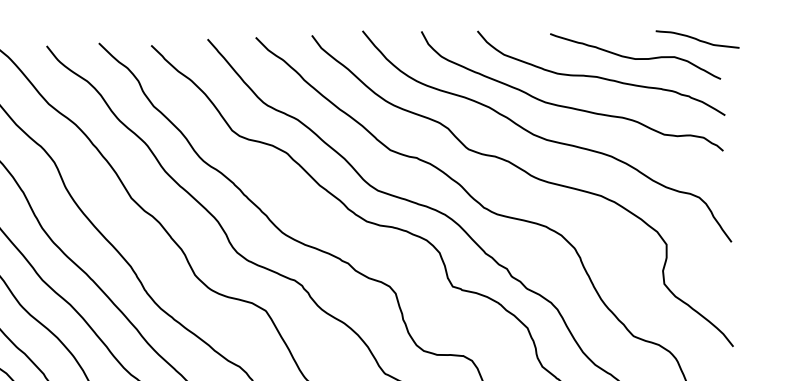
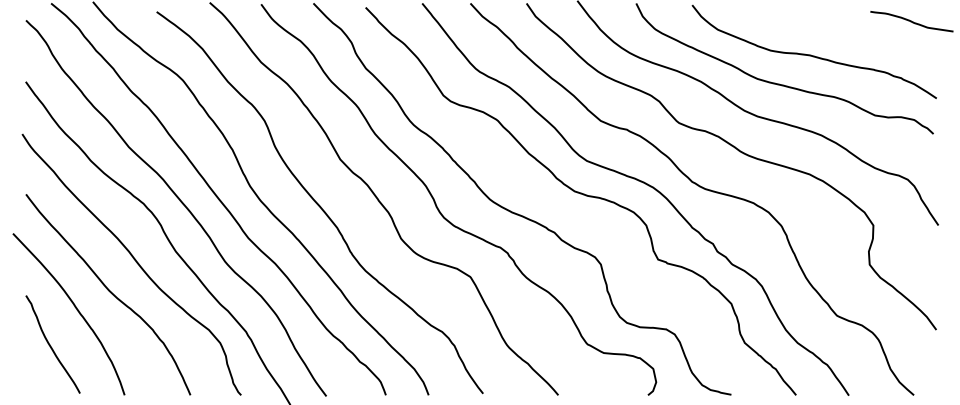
curve: (634, 57) -> (848, 37), removed

